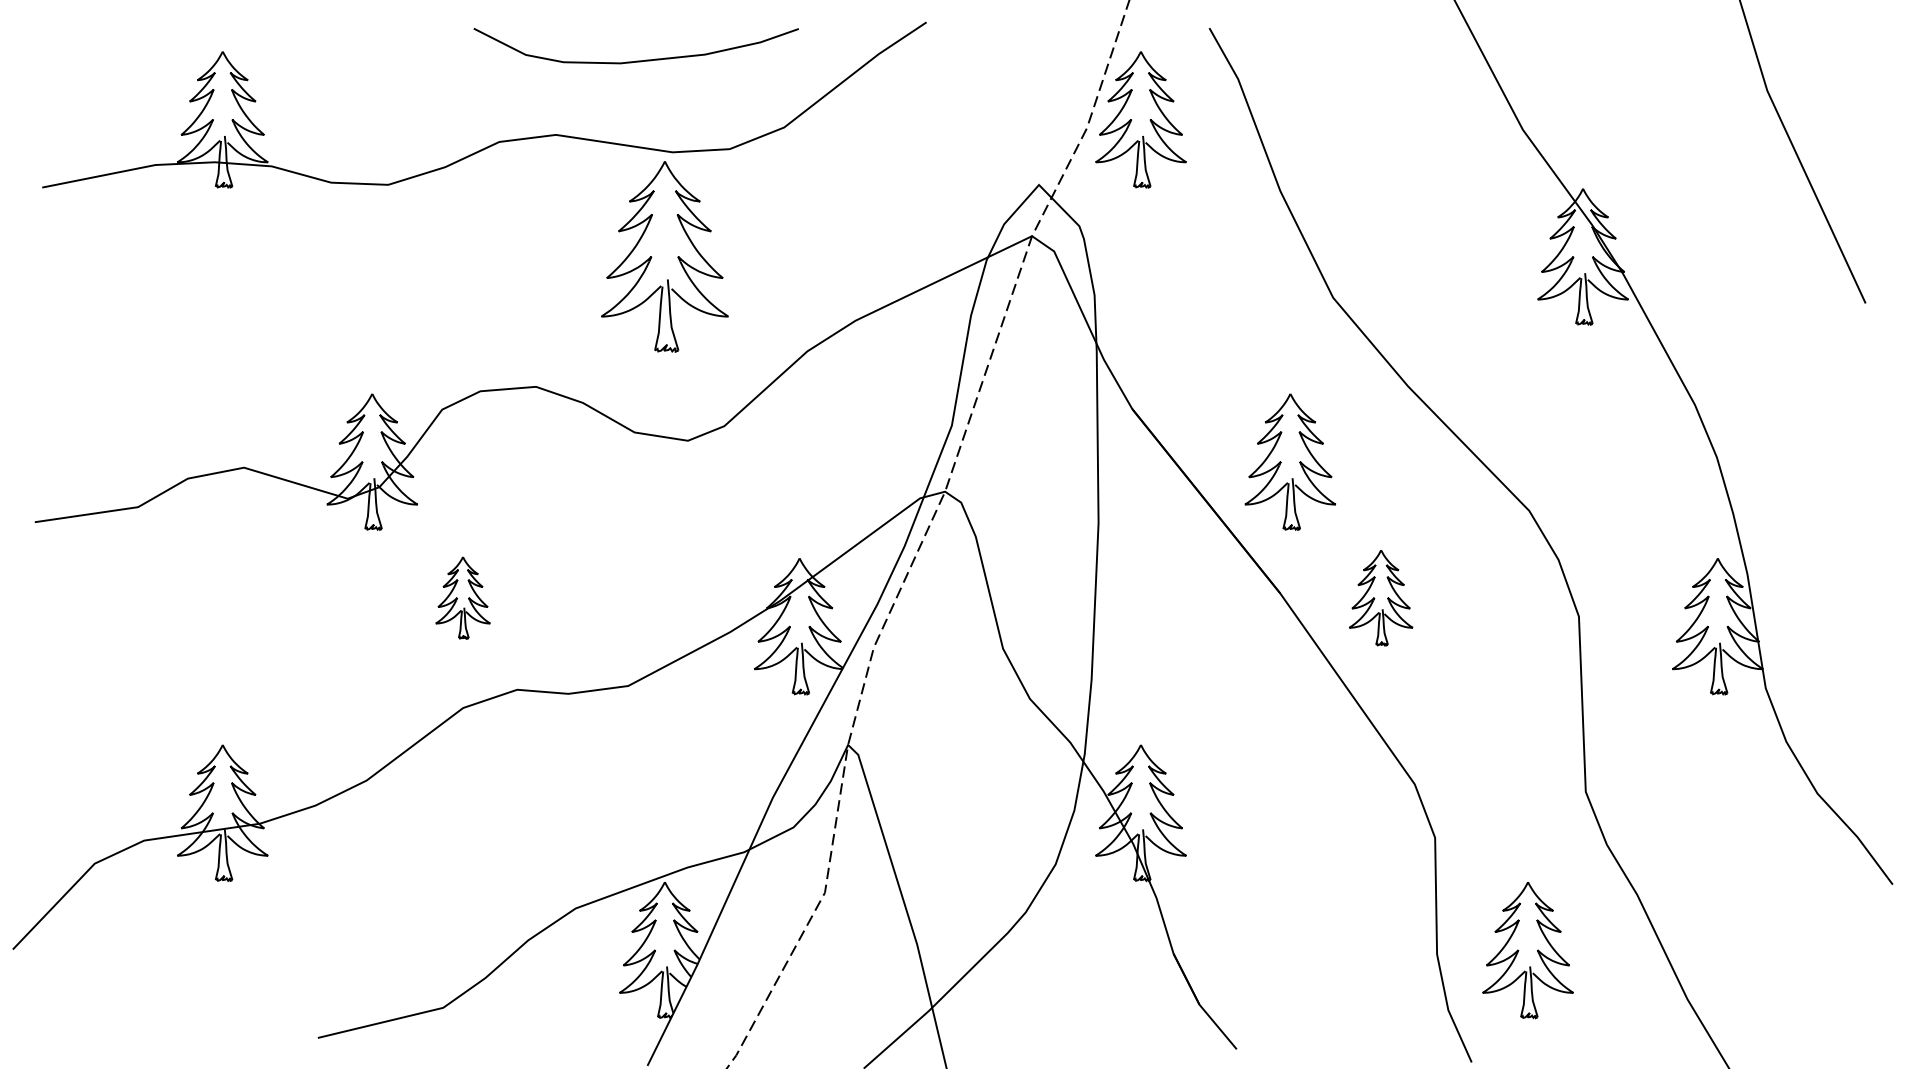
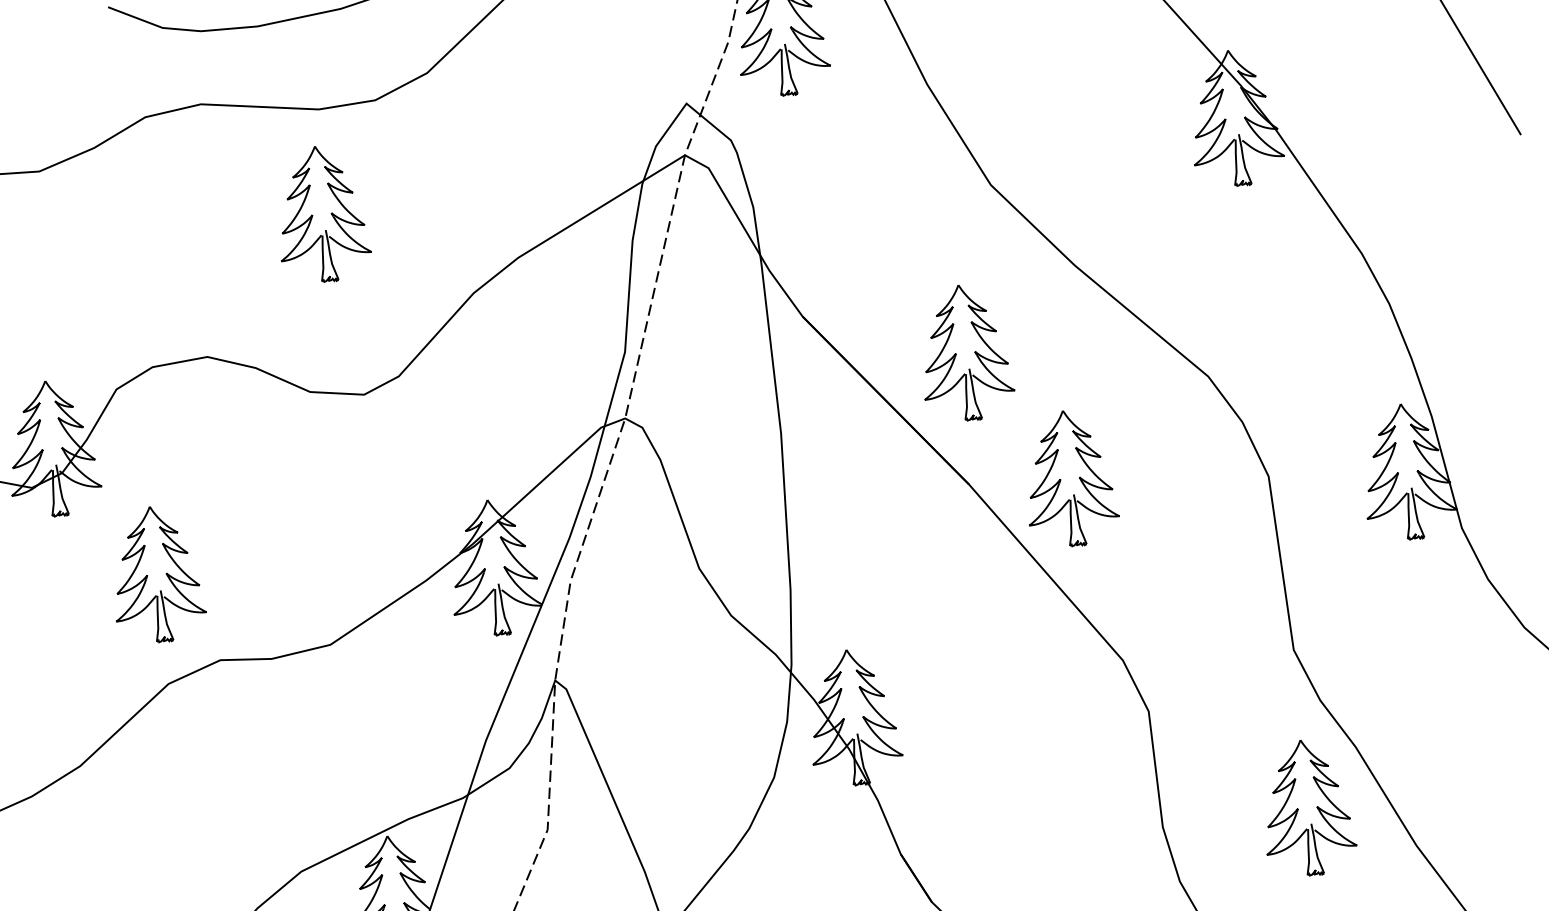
part: (664, 256) -> (321, 213), size x0.71
part: (462, 597) -> (156, 574), size x1.67
part: (1380, 597) -> (1069, 478), size x1.43
part: (1527, 950) -> (1307, 808), moved

